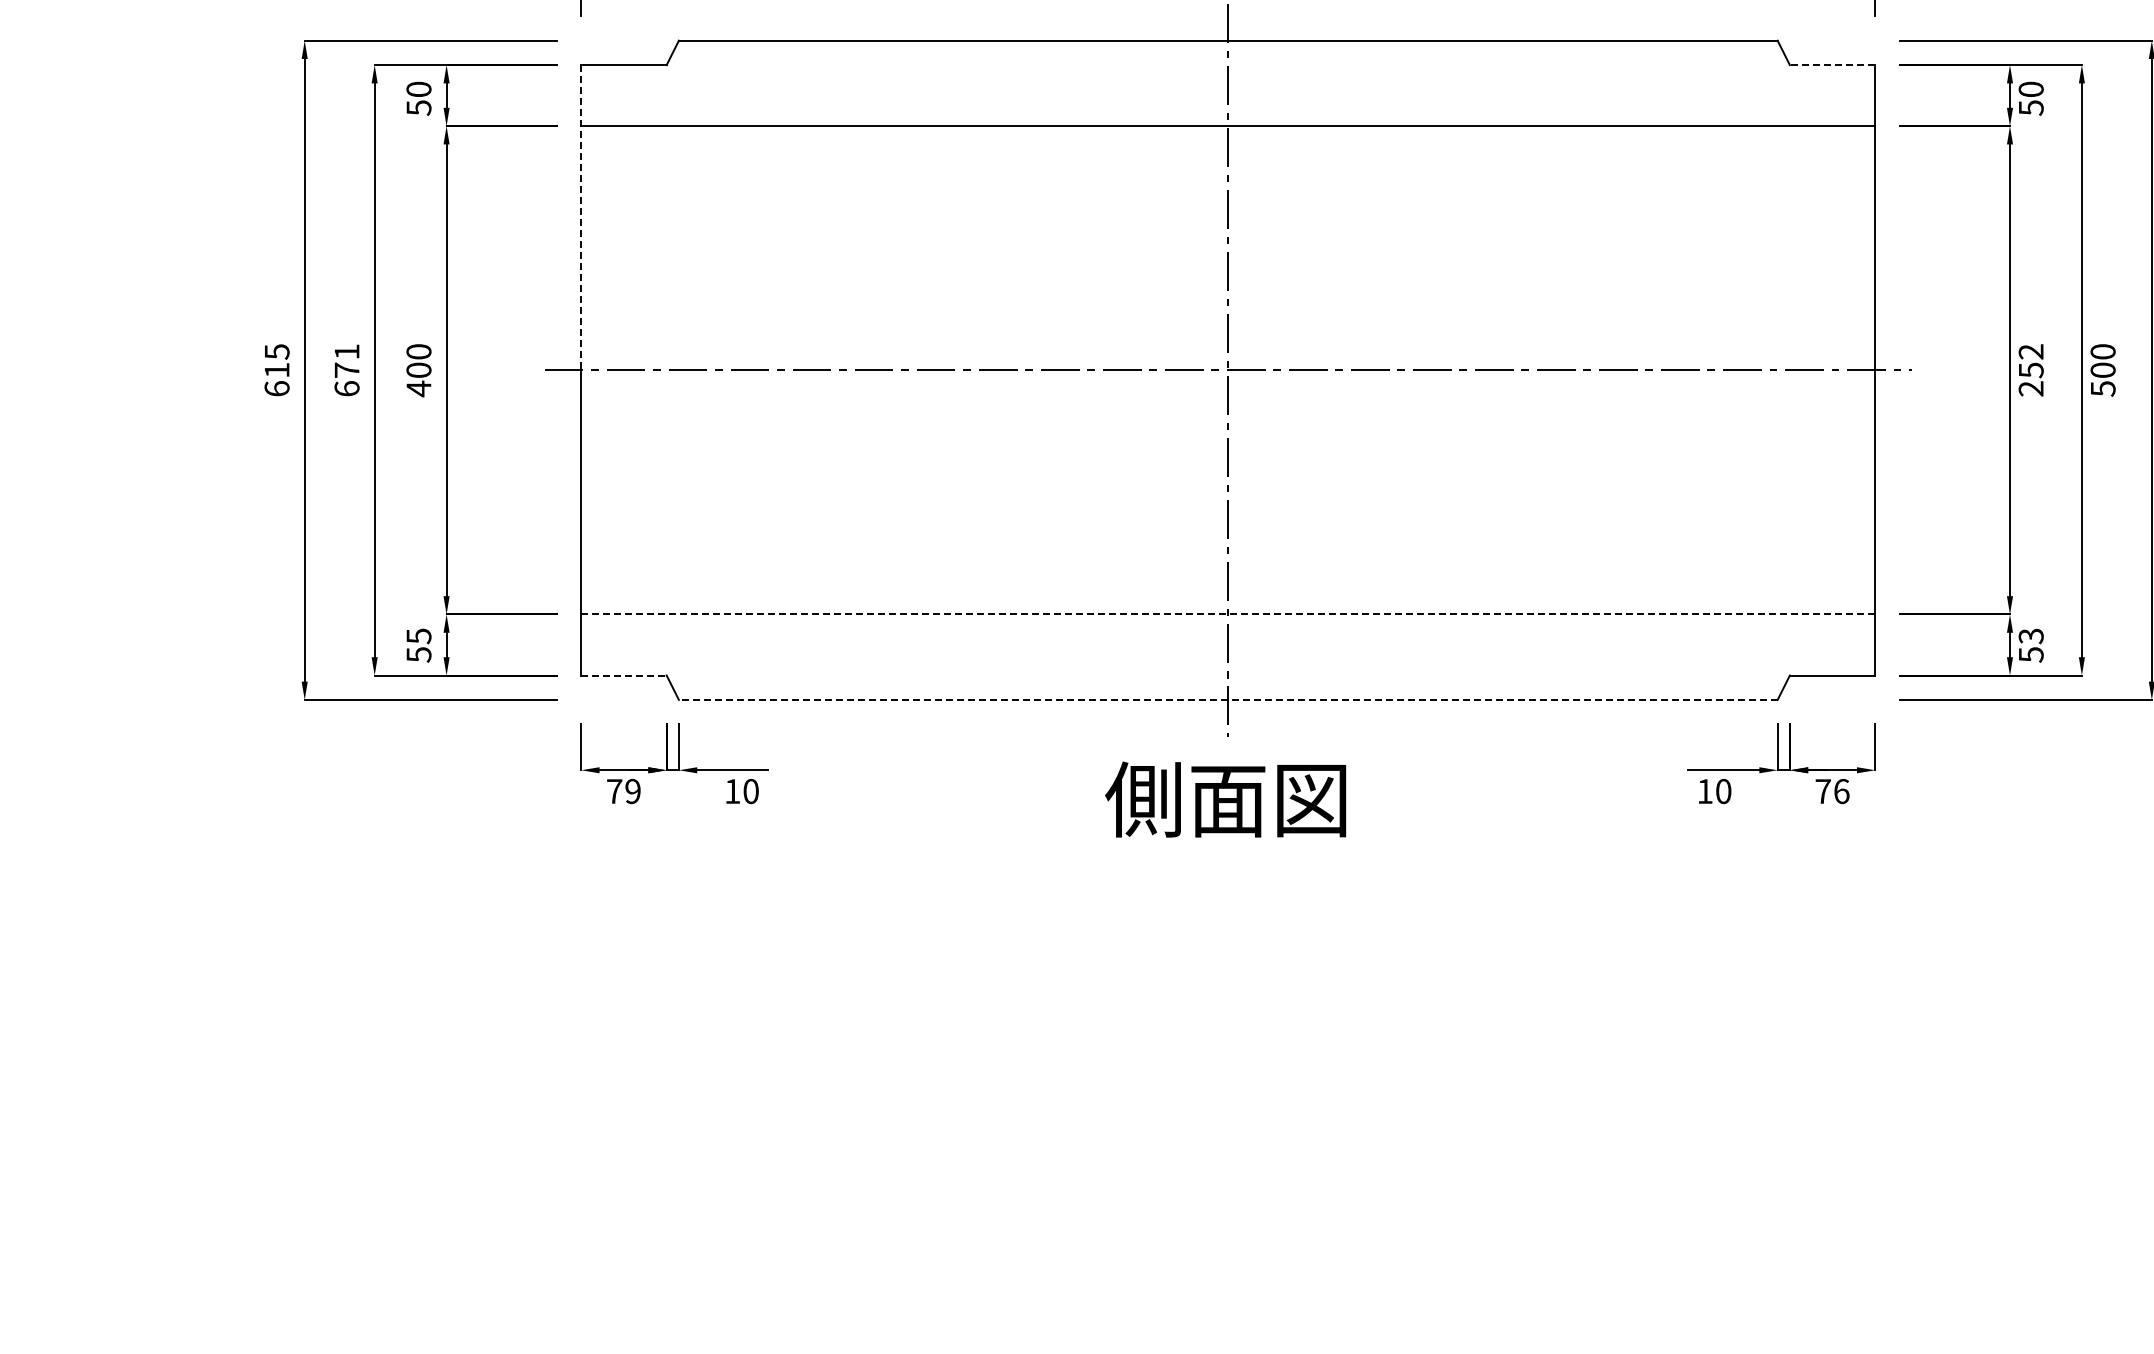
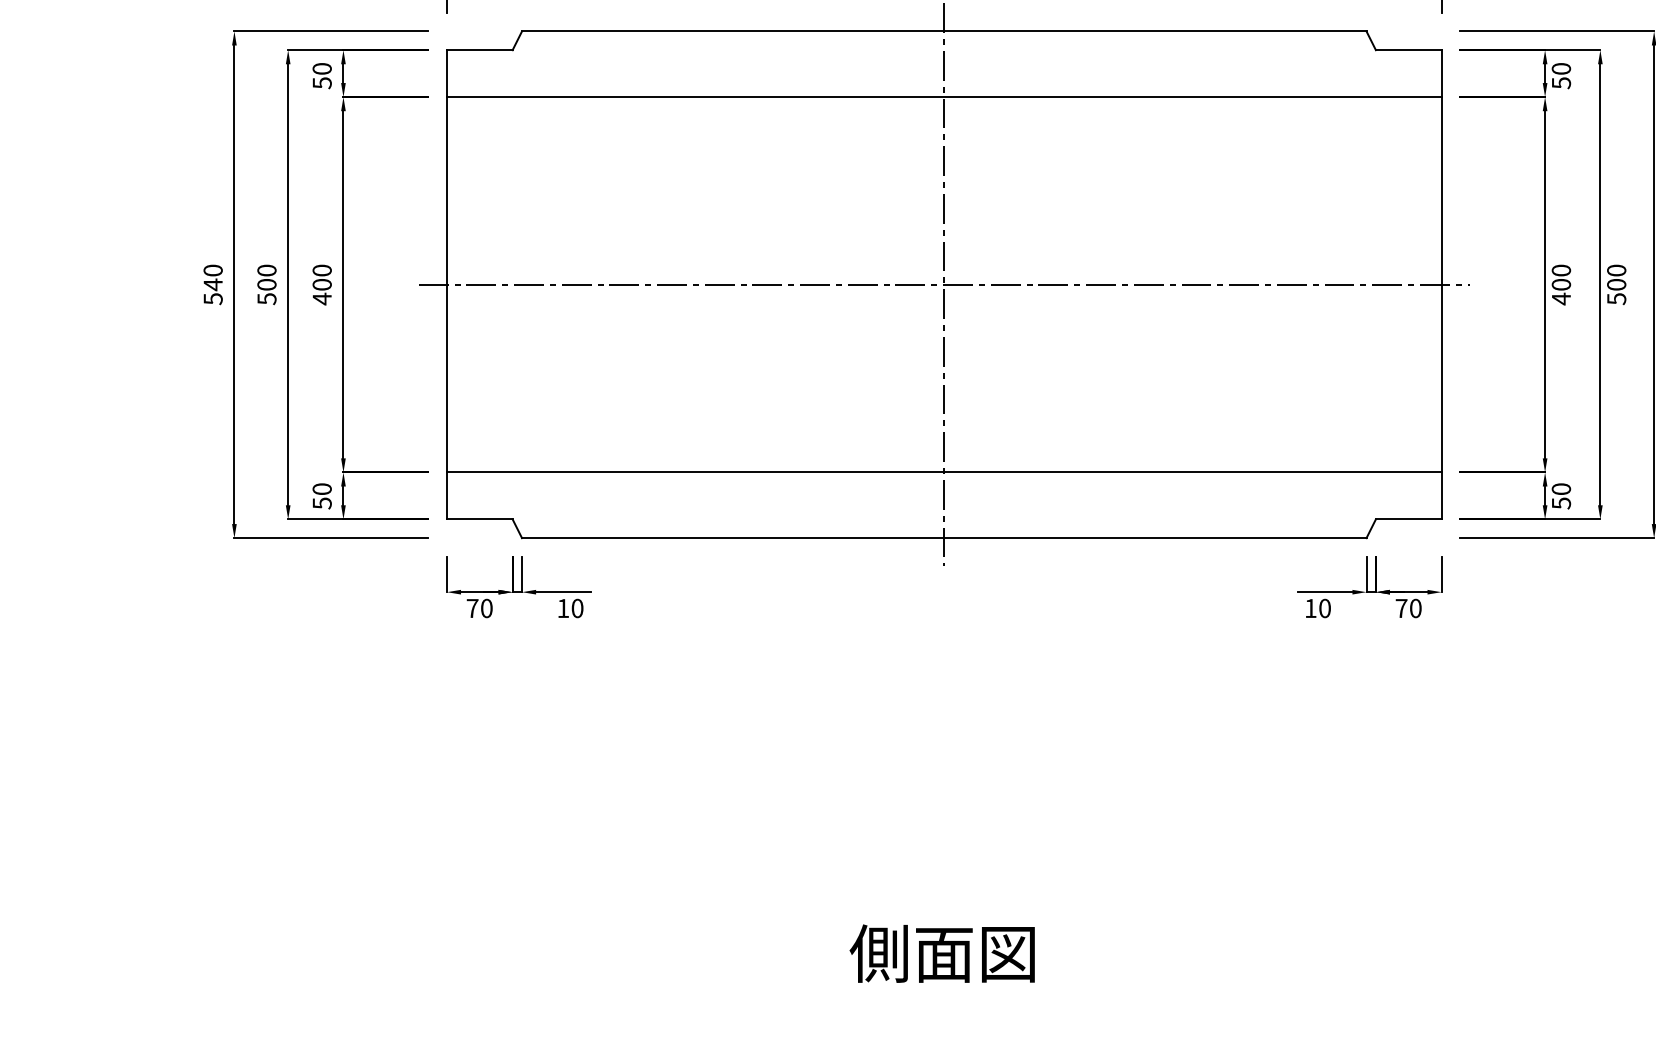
line: (1832, 65) -> (1408, 50), dashed -> solid
line: (581, 217) -> (447, 167), dashed -> solid
text: (276, 370) -> (212, 284), 615 -> 540
text: (346, 370) -> (266, 284), 671 -> 500
text: (2030, 370) -> (1560, 284), 252 -> 400
line: (1228, 614) -> (944, 472), dashed -> solid
text: (418, 636) -> (321, 489), 55 -> 50
text: (2030, 636) -> (1560, 489), 53 -> 50
line: (623, 675) -> (479, 519), dashed -> solid
line: (1227, 699) -> (943, 537), dashed -> solid
text: (632, 791) -> (486, 608), 79 -> 70
text: (1841, 791) -> (1415, 608), 76 -> 70
text: (1225, 799) -> (942, 953), moved

